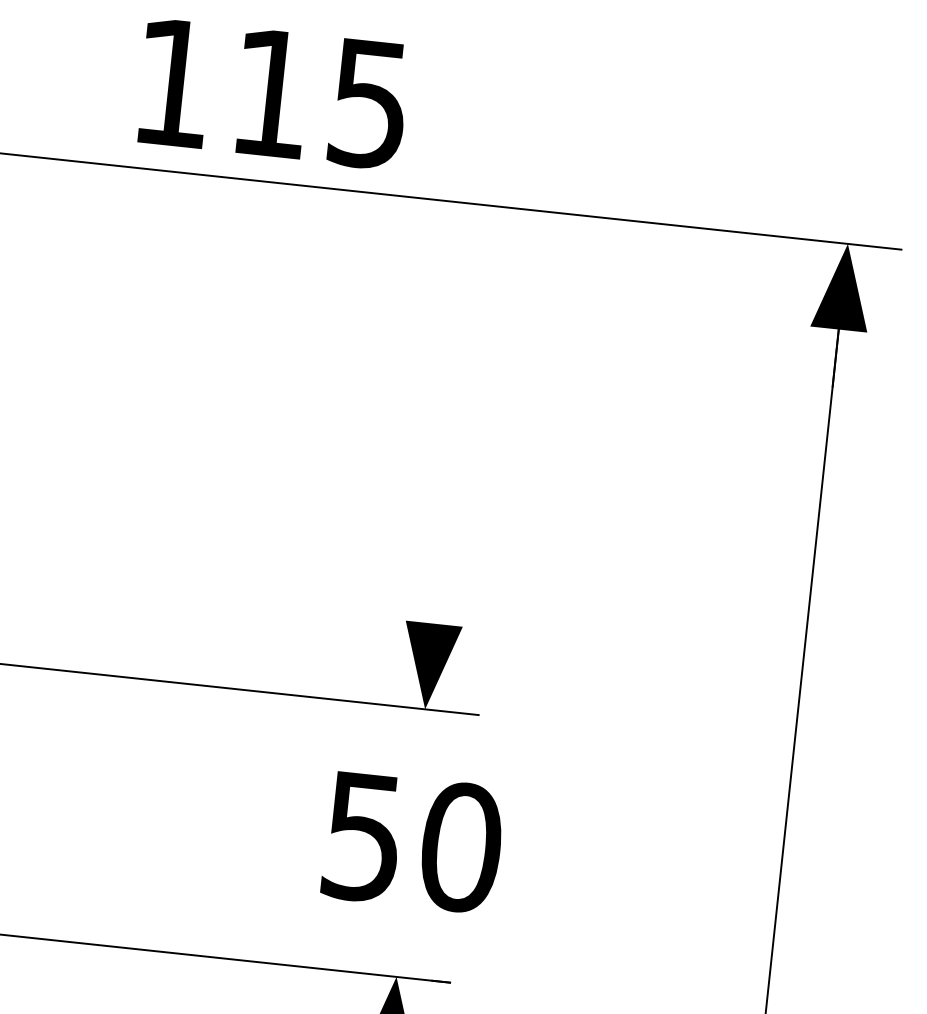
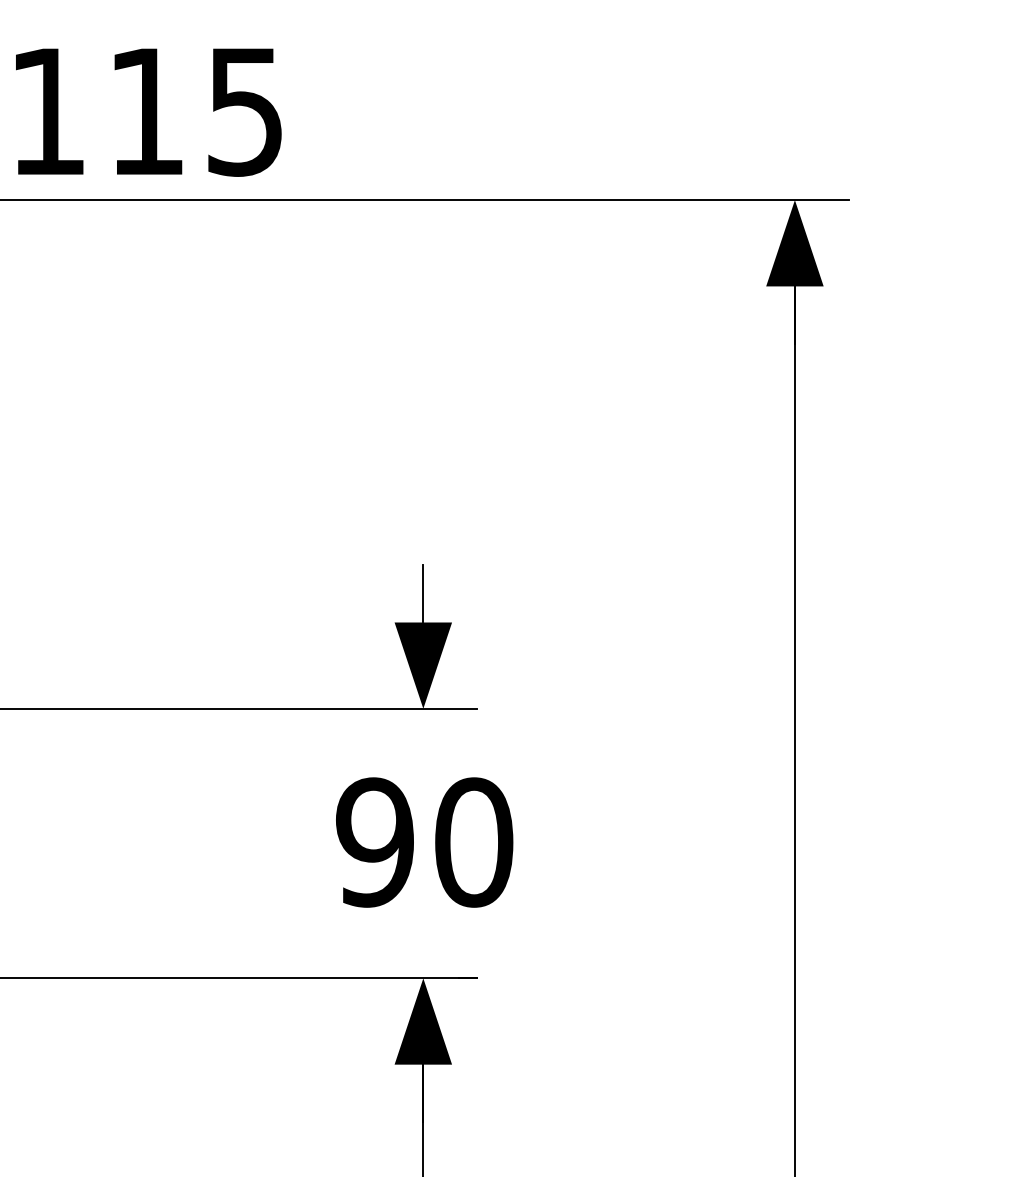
text: (273, 94) -> (148, 112), moved
line: (437, 594) -> (423, 593), added
text: (362, 836) -> (374, 842), 50 -> 90

